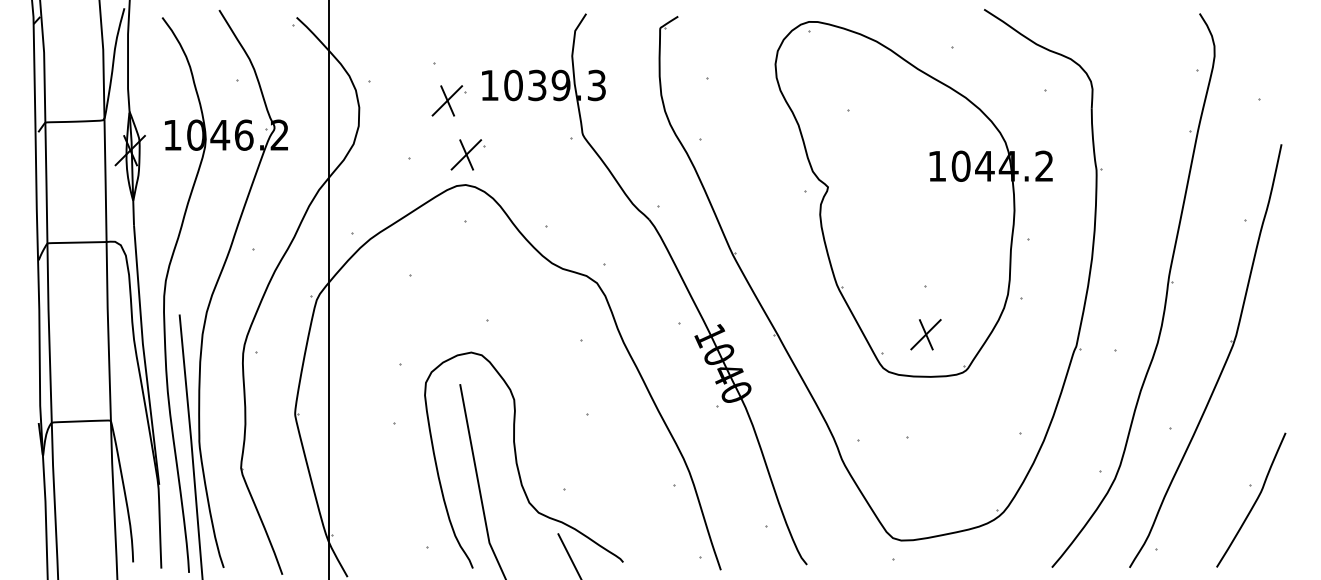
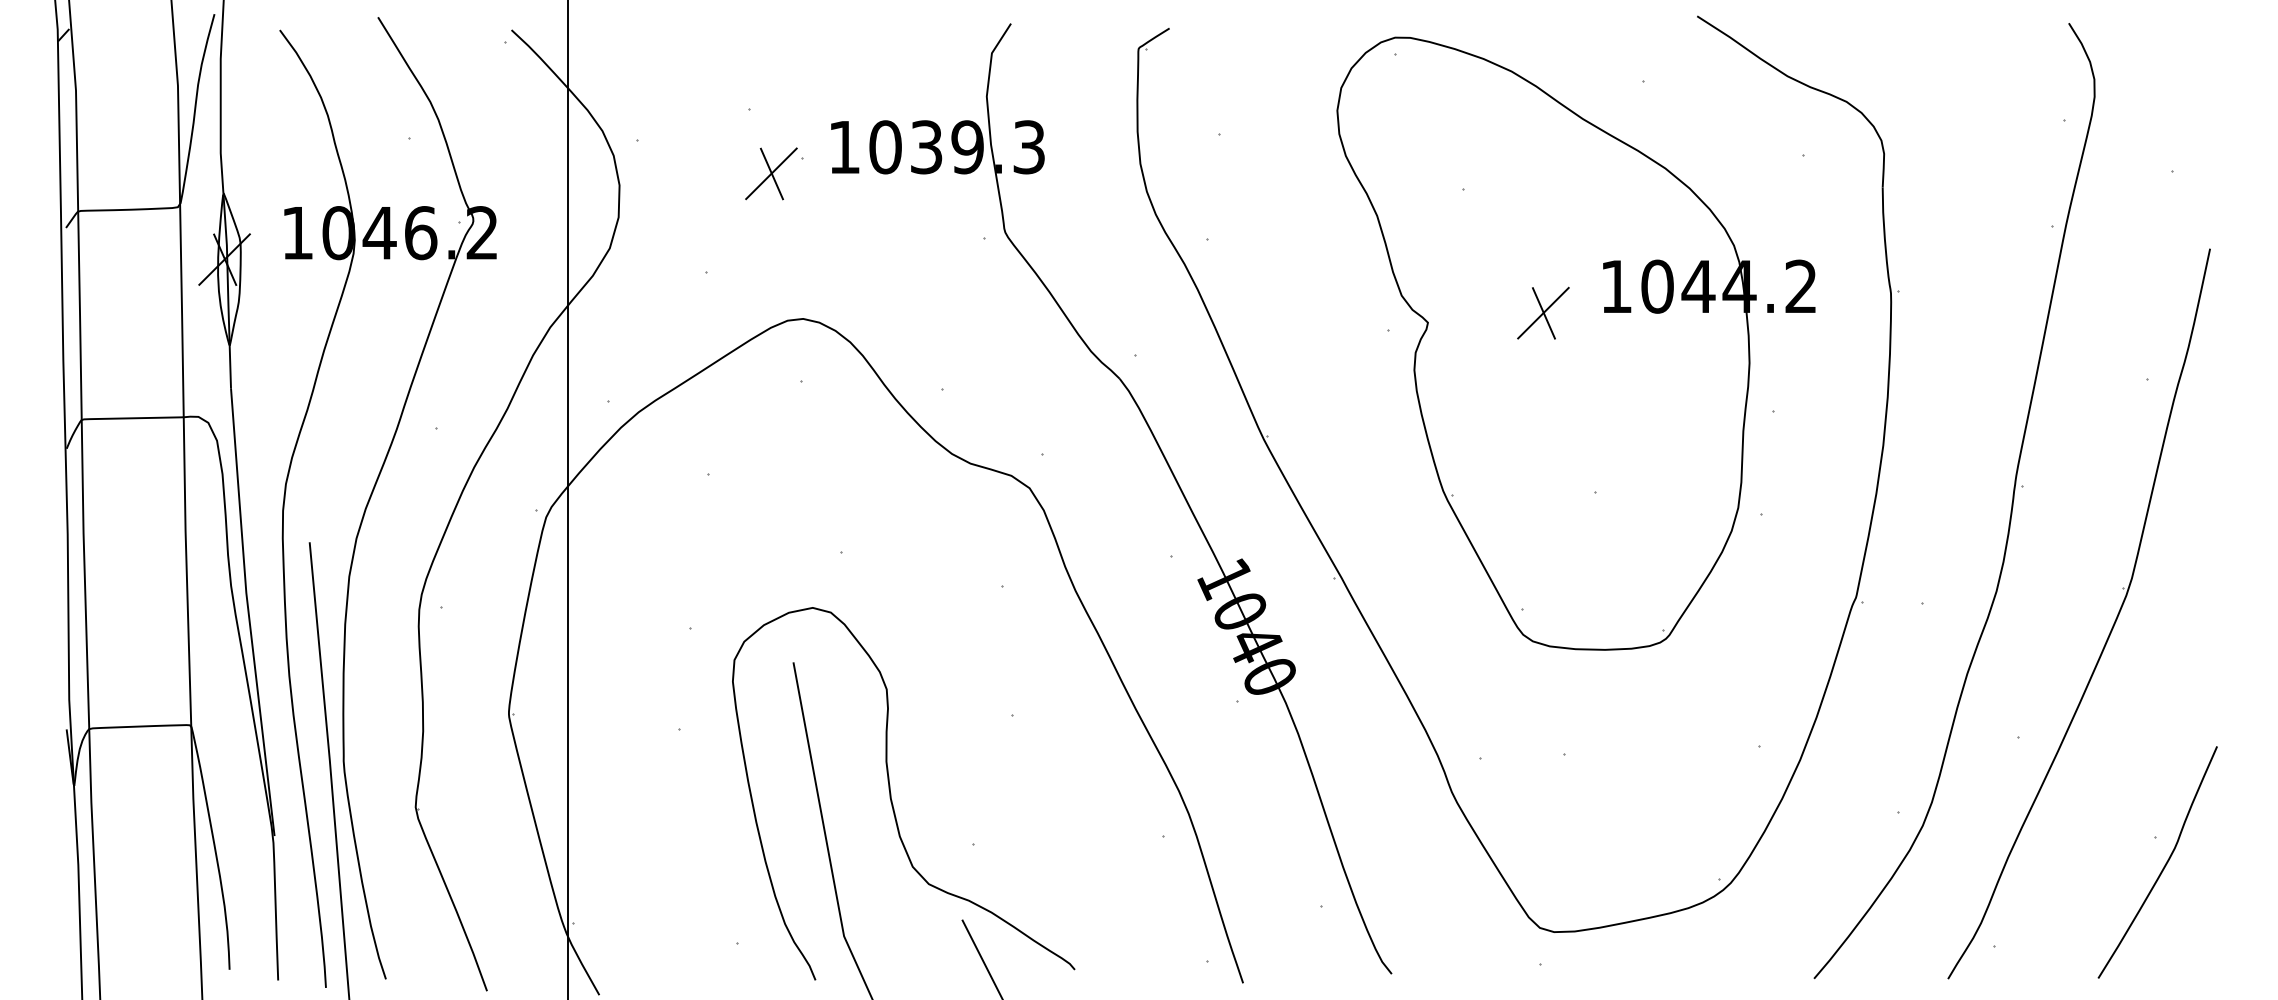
part: (467, 154) -> (806, 266), removed
part: (925, 334) -> (1542, 312), moved

